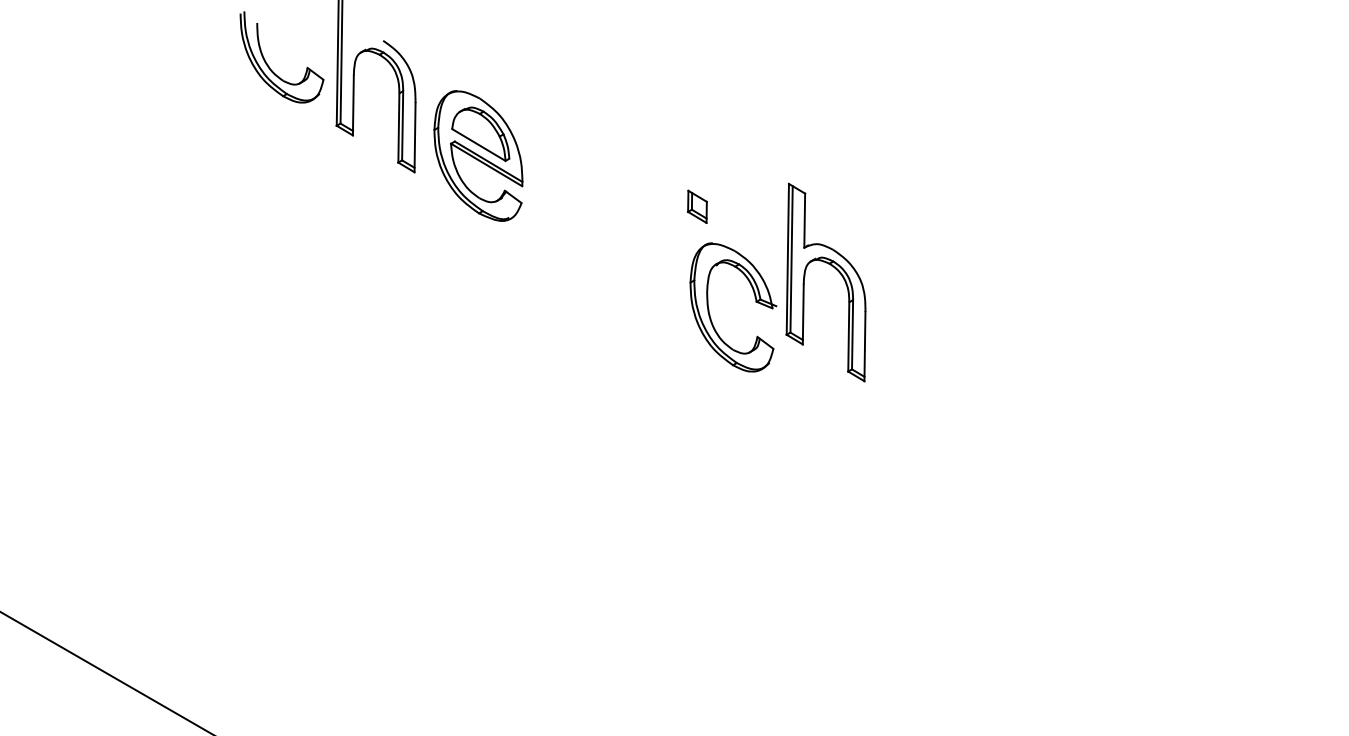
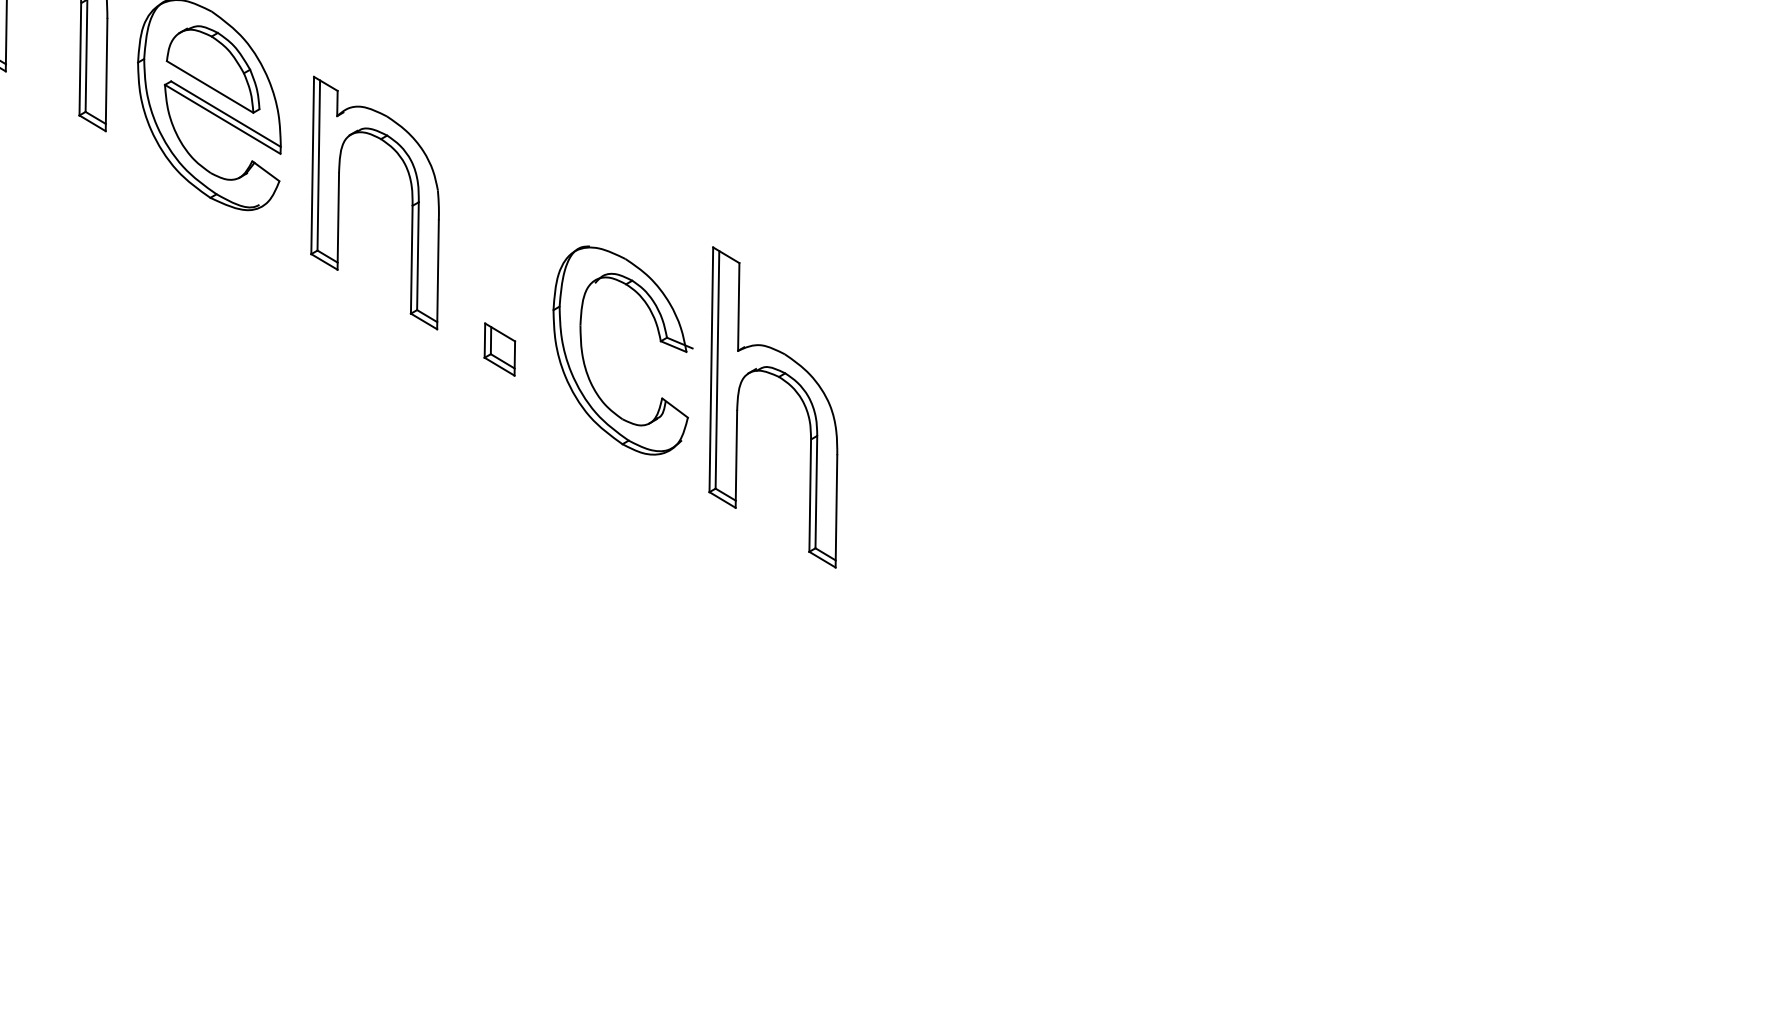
part: (697, 206) -> (499, 348), moved
part: (559, 210) -> (340, 193), added
part: (836, 270) -> (790, 387), moved

